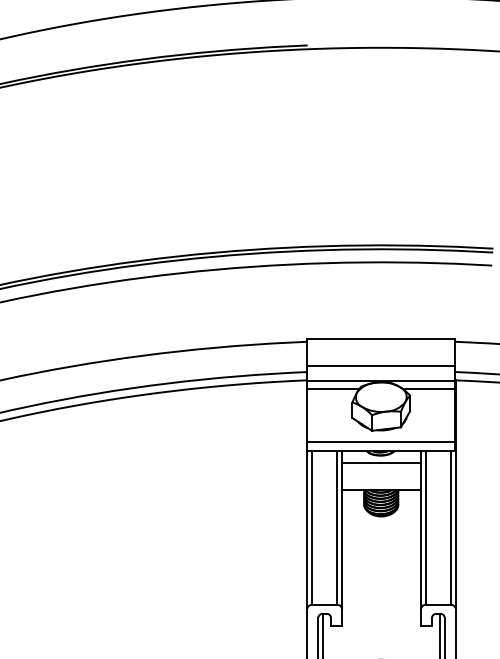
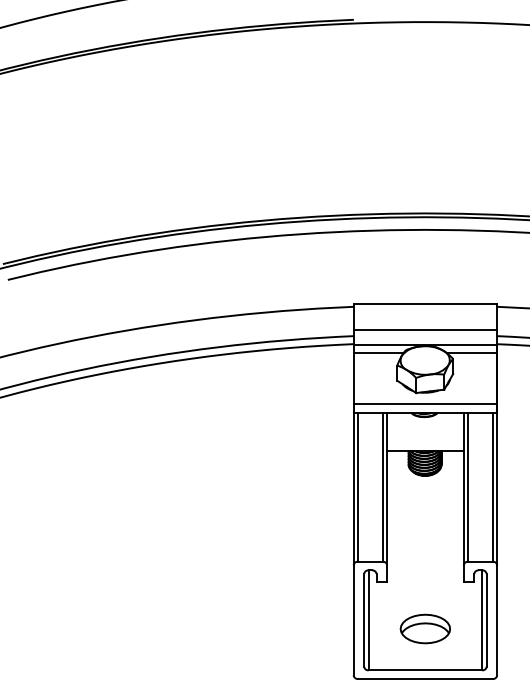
line: (381, 462) -> (425, 423), removed

